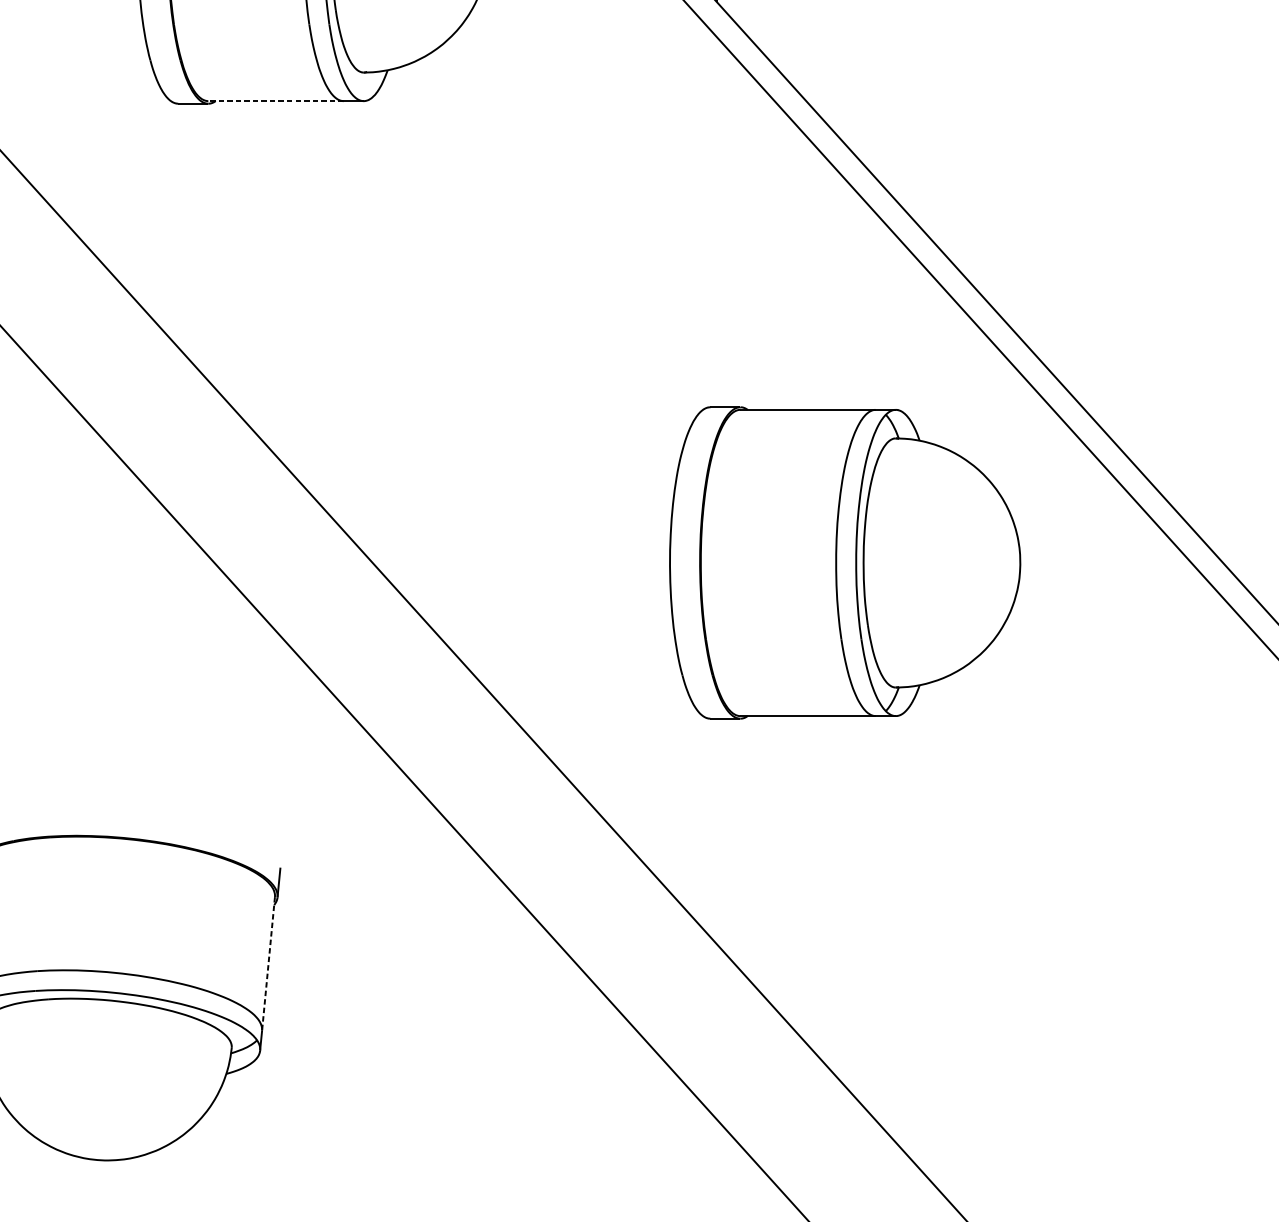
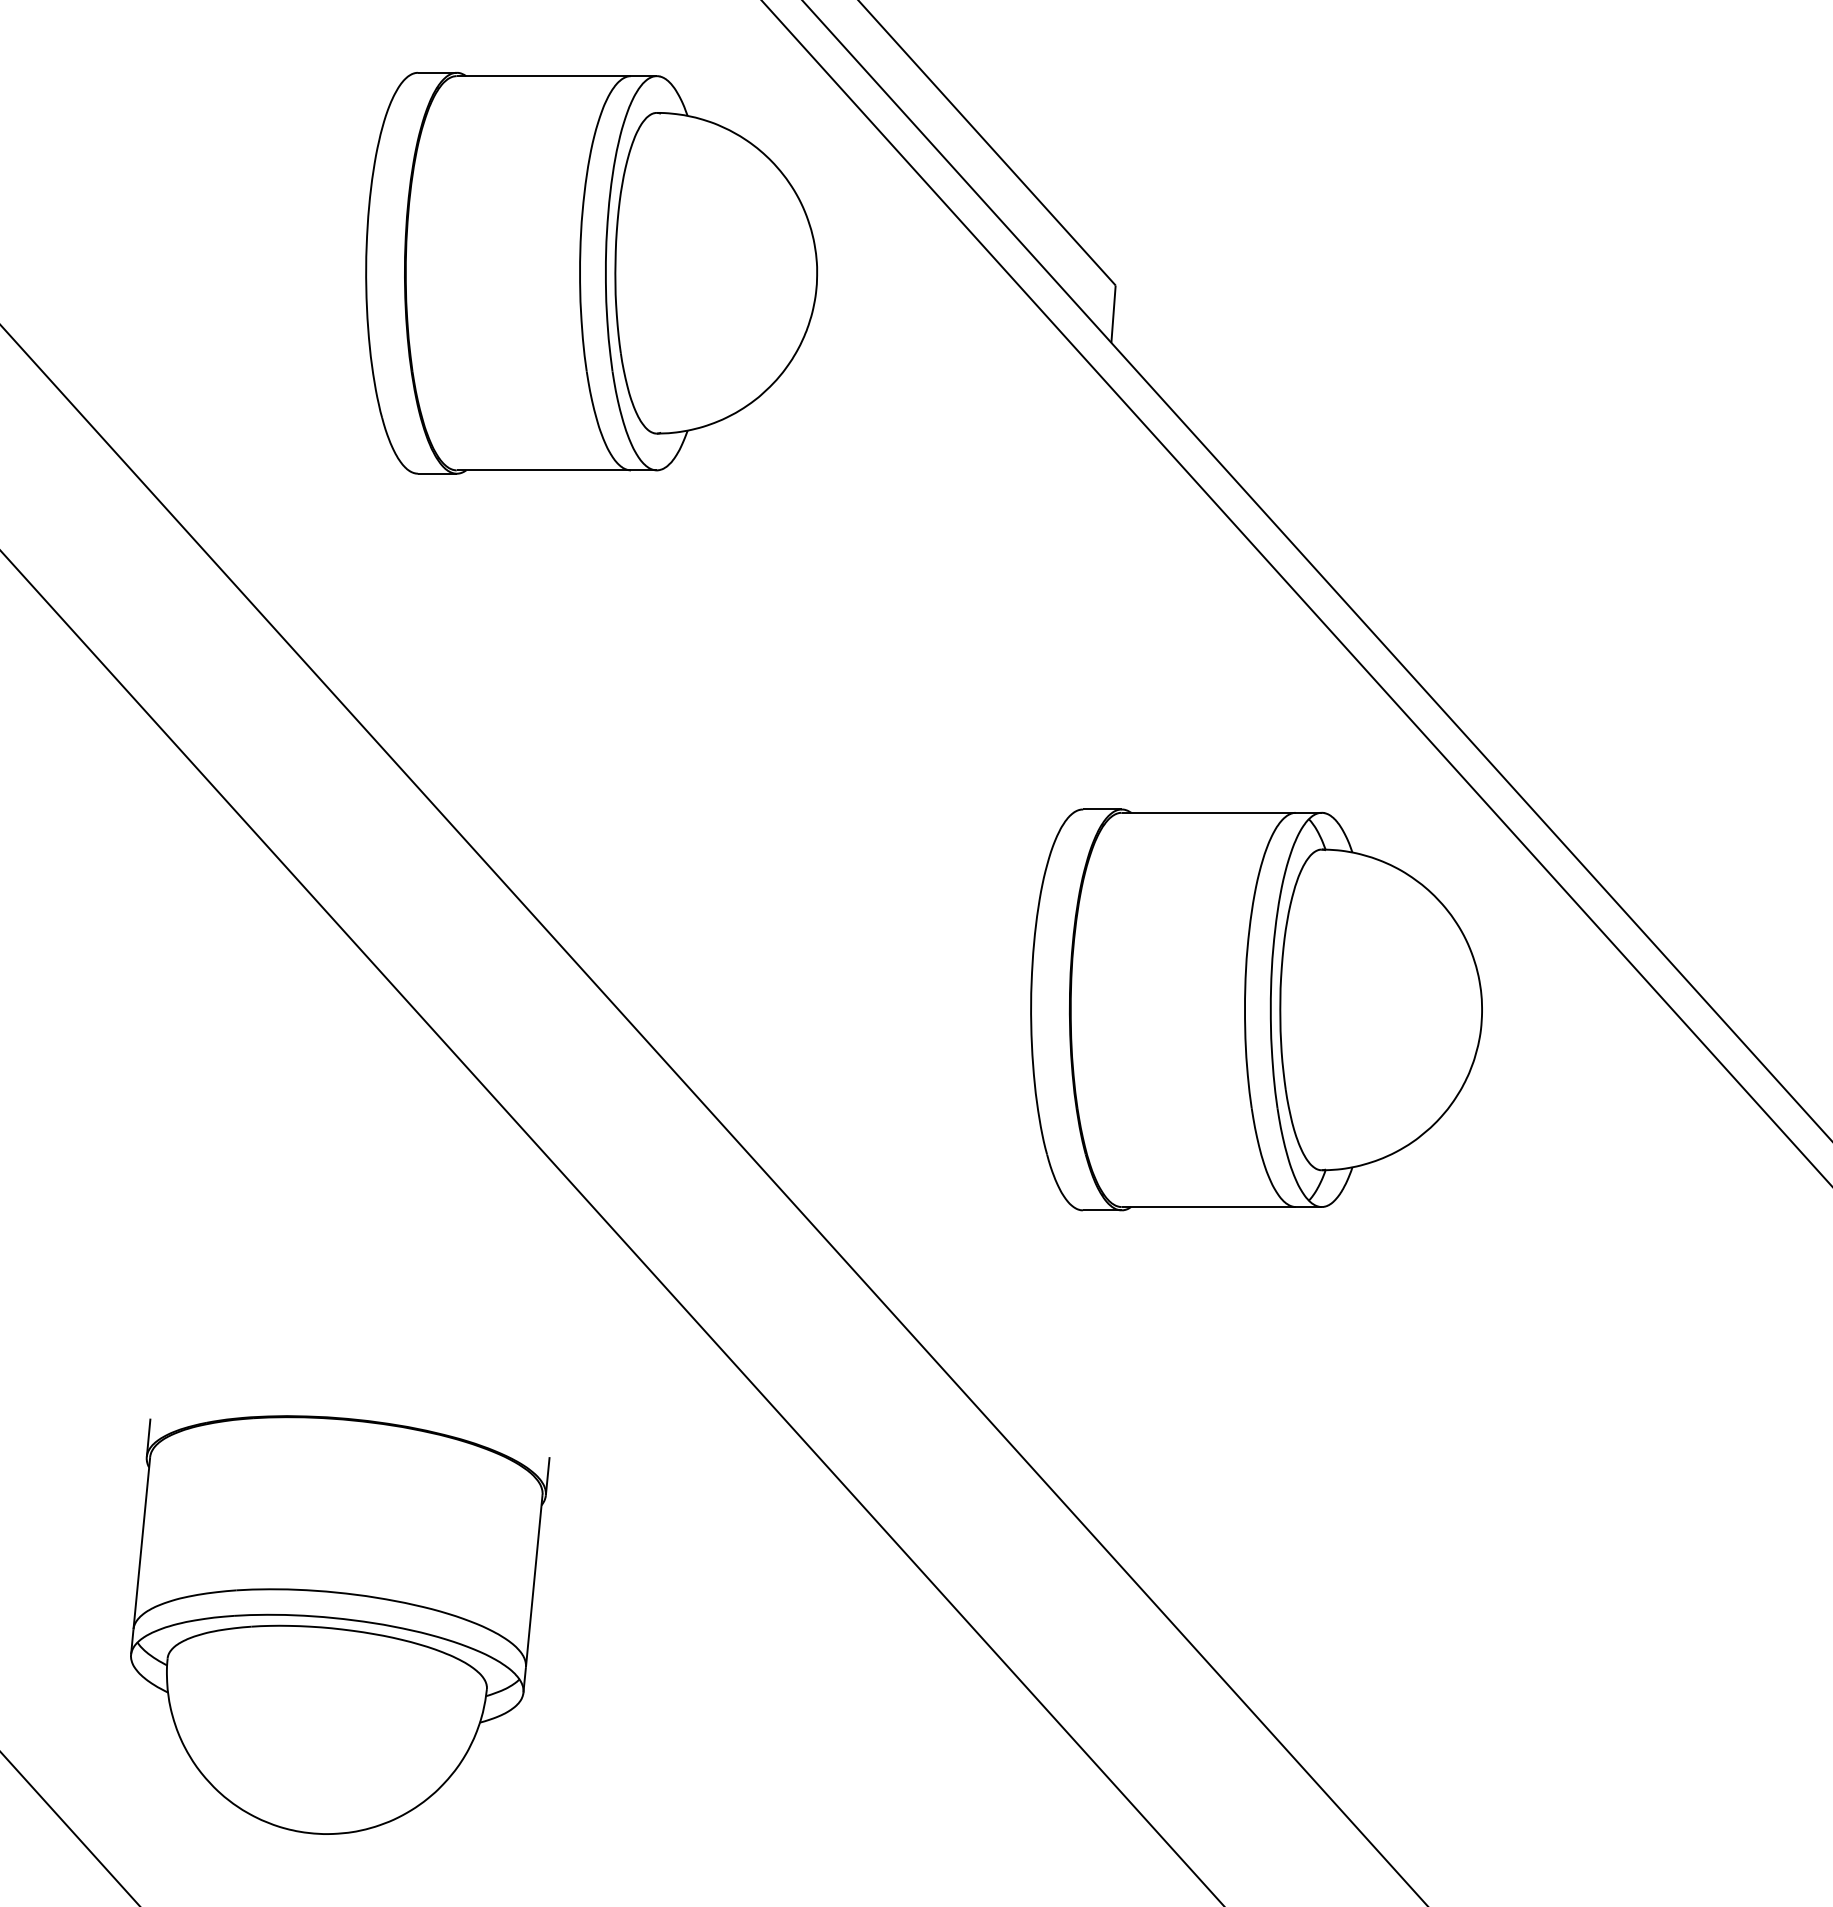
line: (275, 101) -> (543, 470), dashed -> solid
part: (845, 562) -> (1256, 1009), moved
line: (268, 964) -> (534, 1581), dashed -> solid

